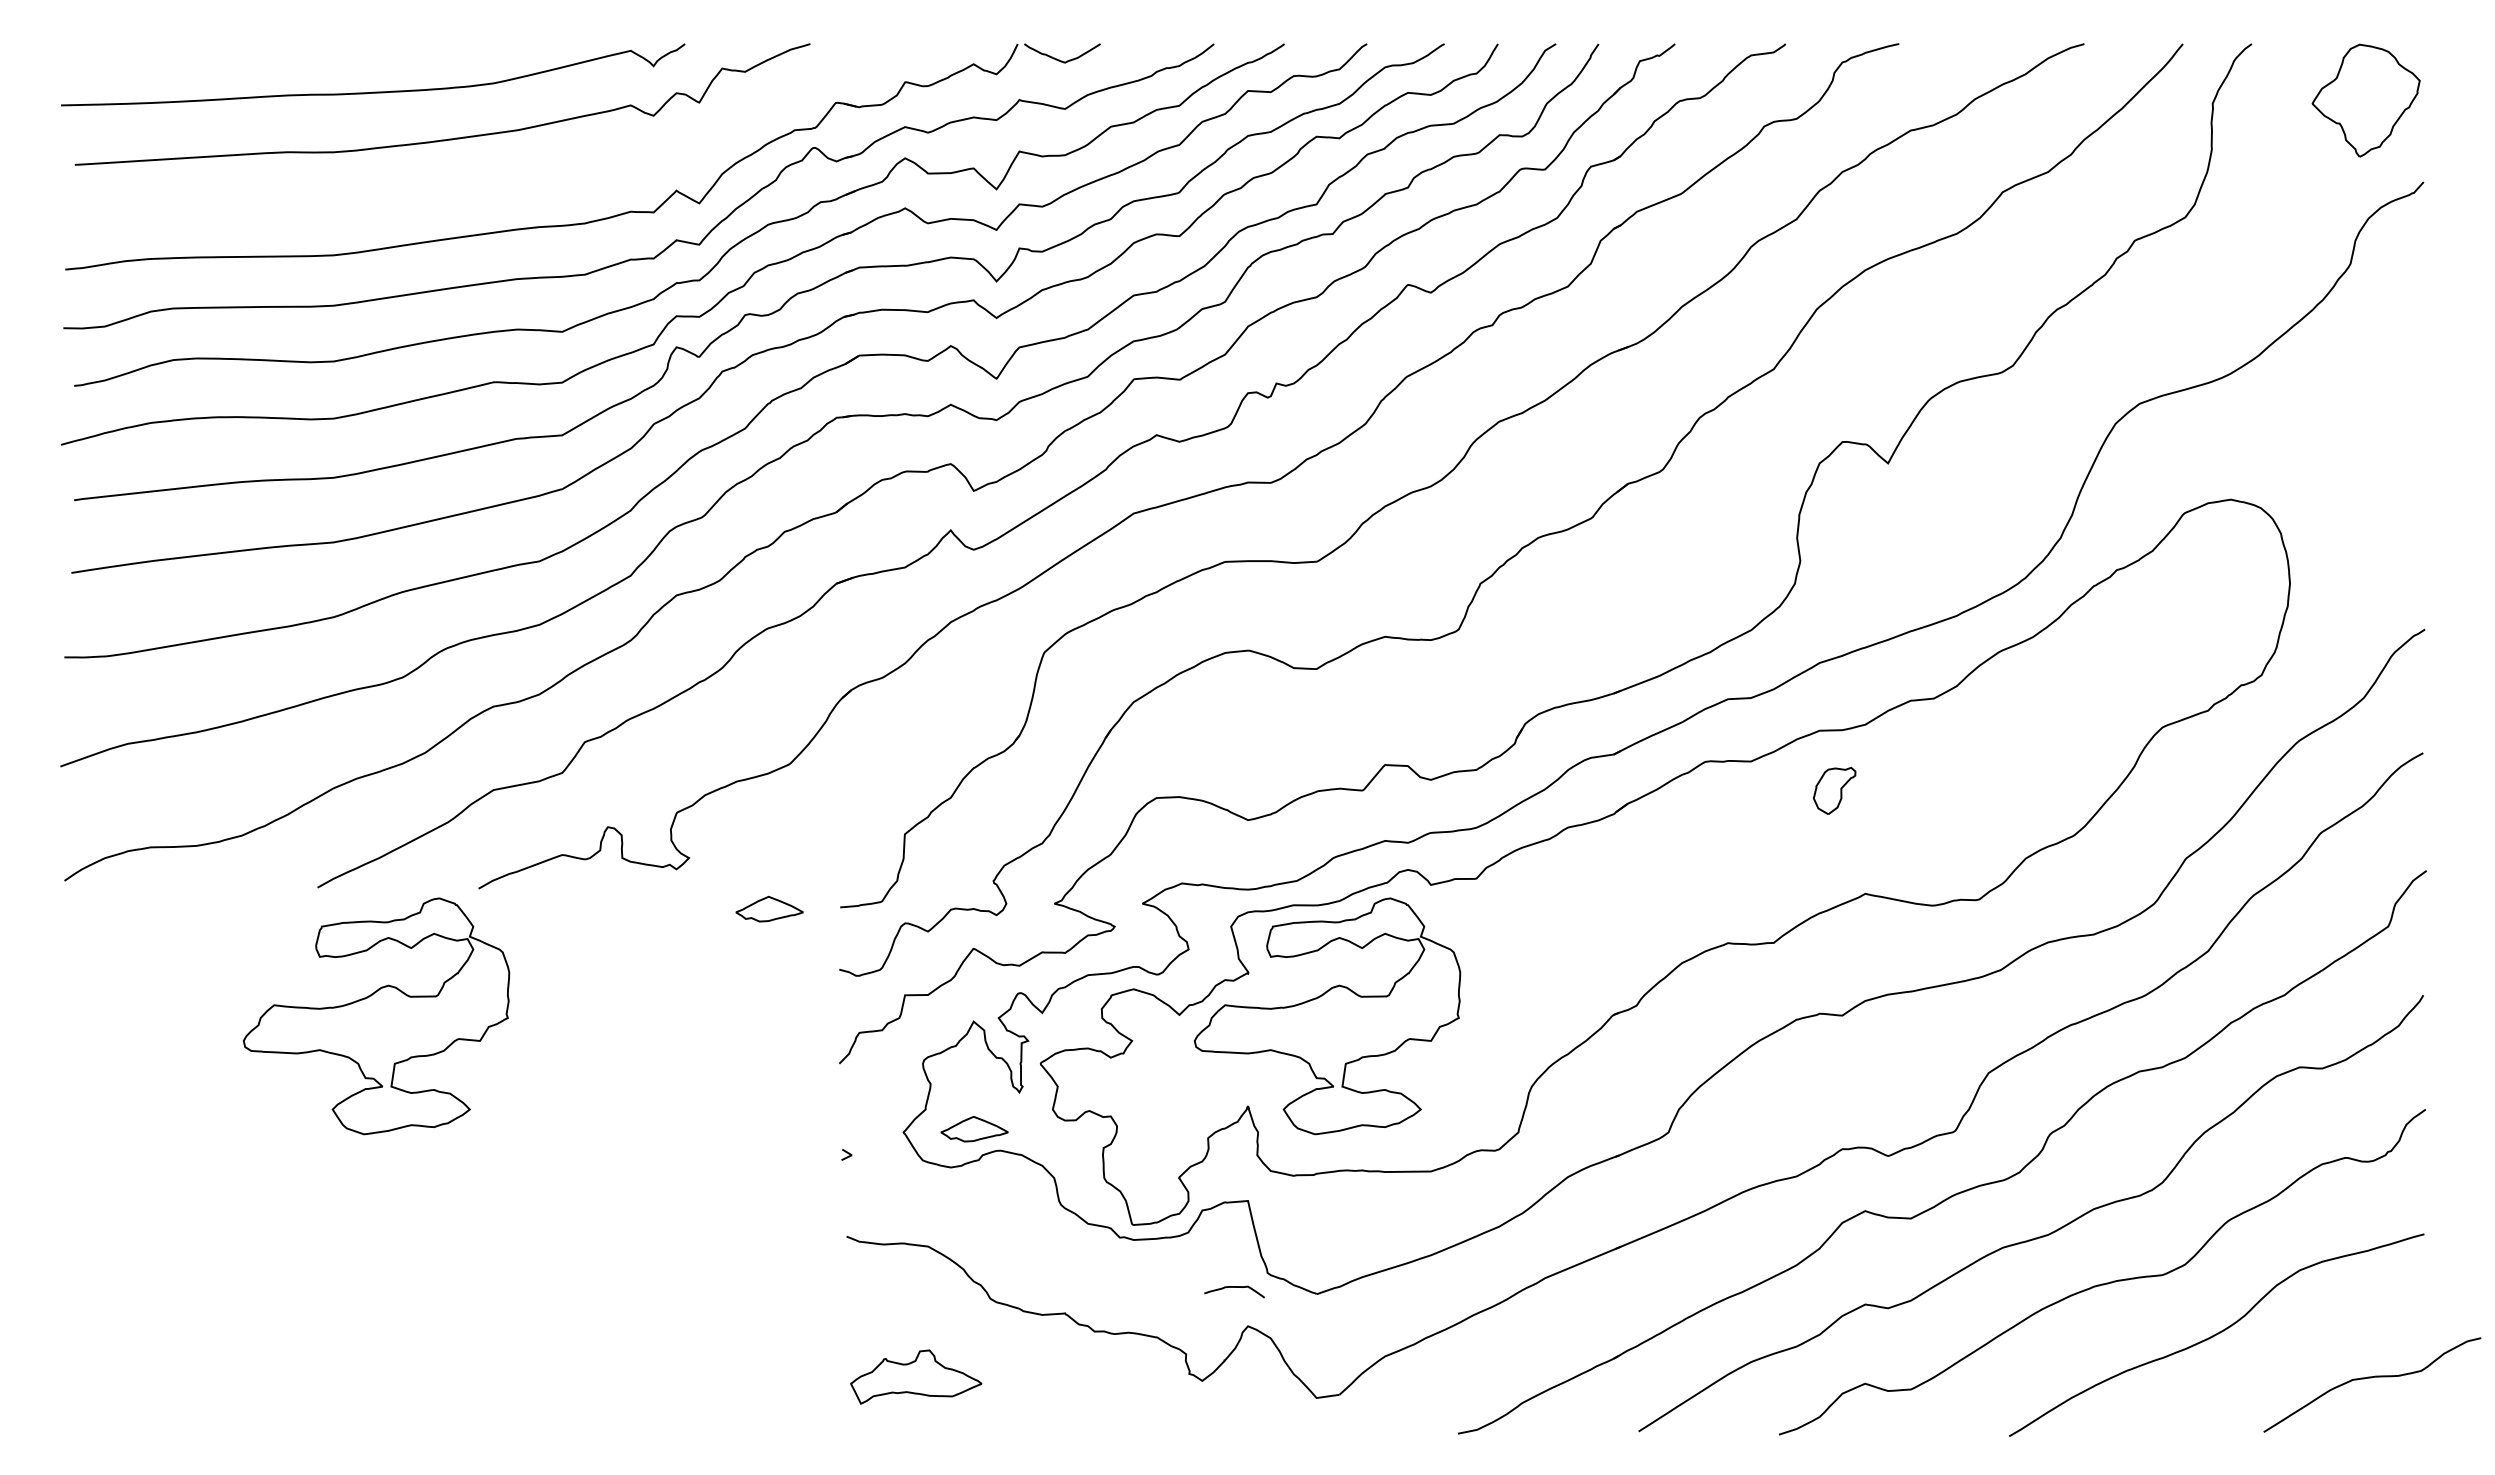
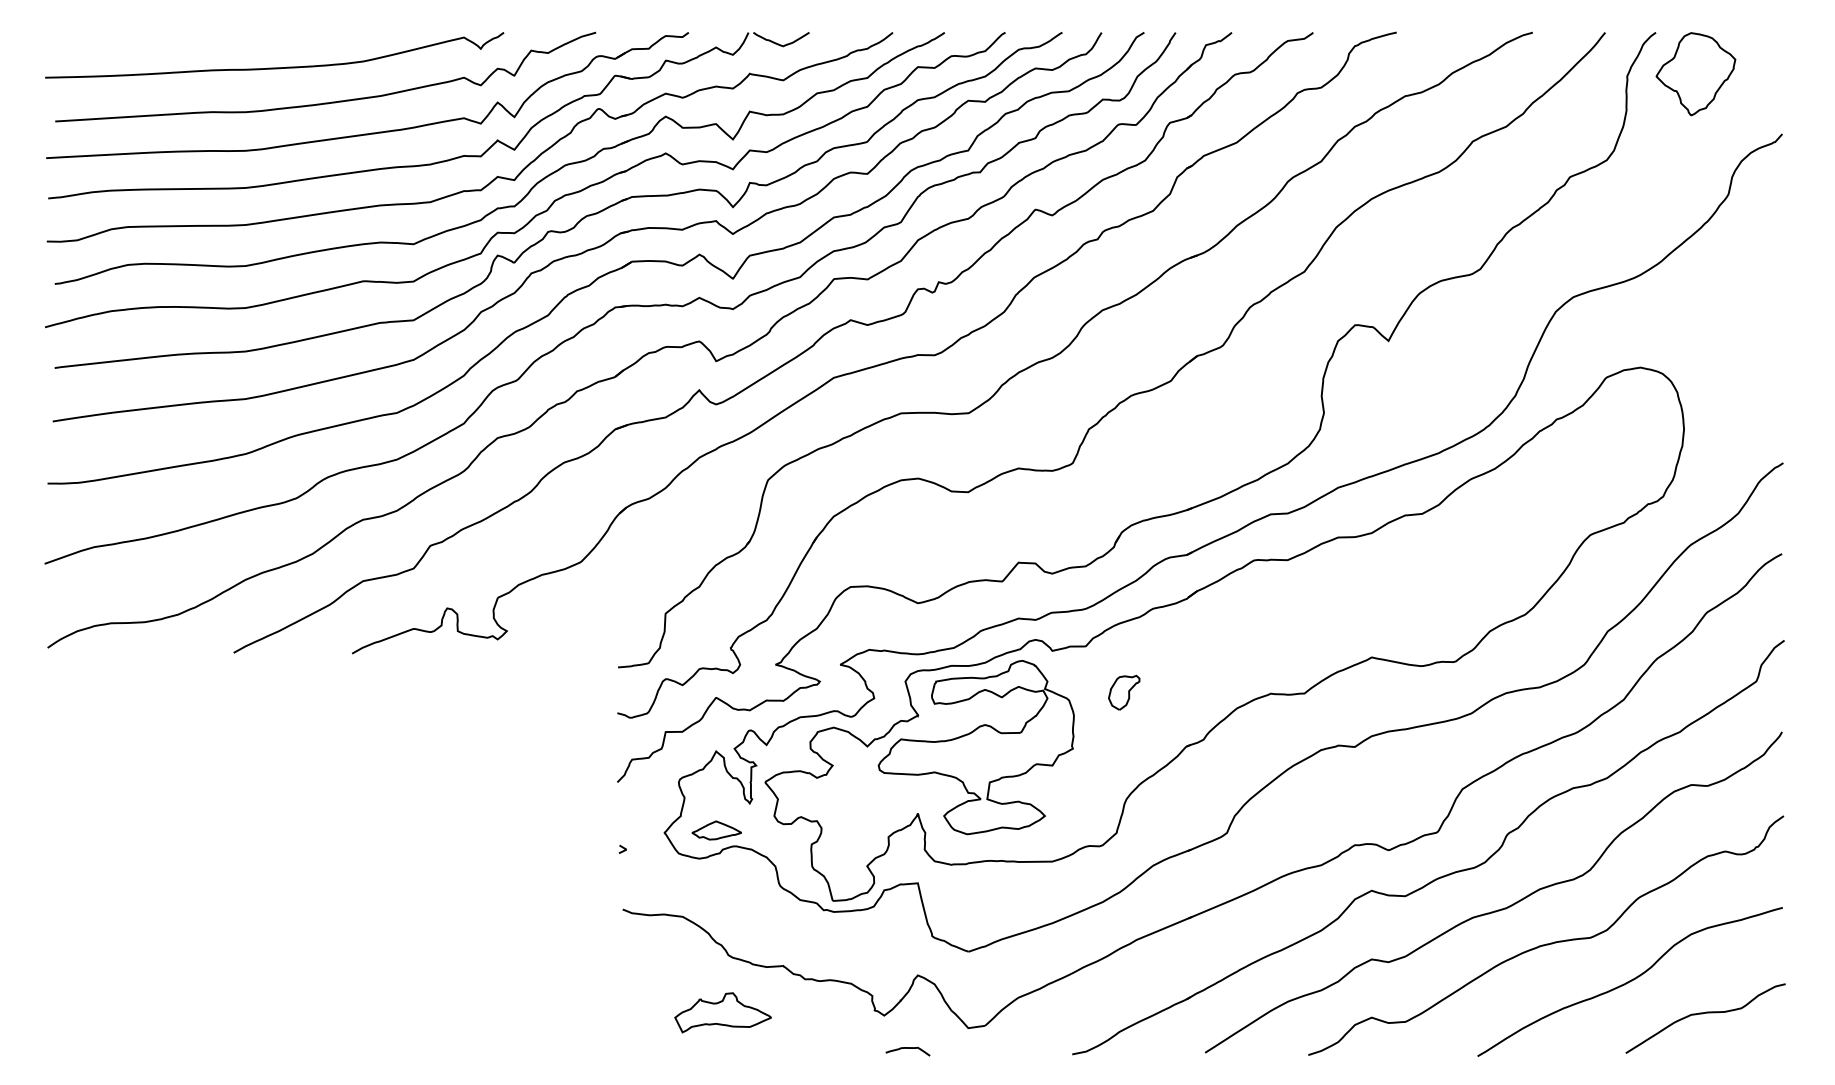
part: (2365, 100) -> (1695, 74), moved
part: (503, 180) -> (370, 132), added
part: (1834, 790) -> (1124, 692), moved
part: (769, 908) -> (566, 668), removed
part: (376, 1016) -> (277, 747), removed
curve: (1234, 1287) -> (907, 1048), moved
part: (916, 1376) -> (723, 1012), moved
curve: (2371, 1378) -> (1705, 1013), moved

